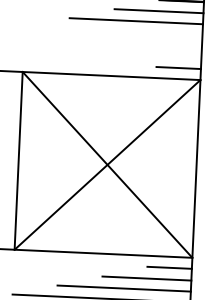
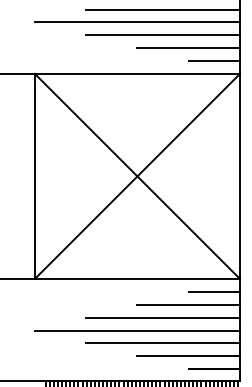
line: (112, 31) -> (136, 22), added
line: (134, 42) -> (162, 34), added
line: (156, 55) -> (188, 47), added

